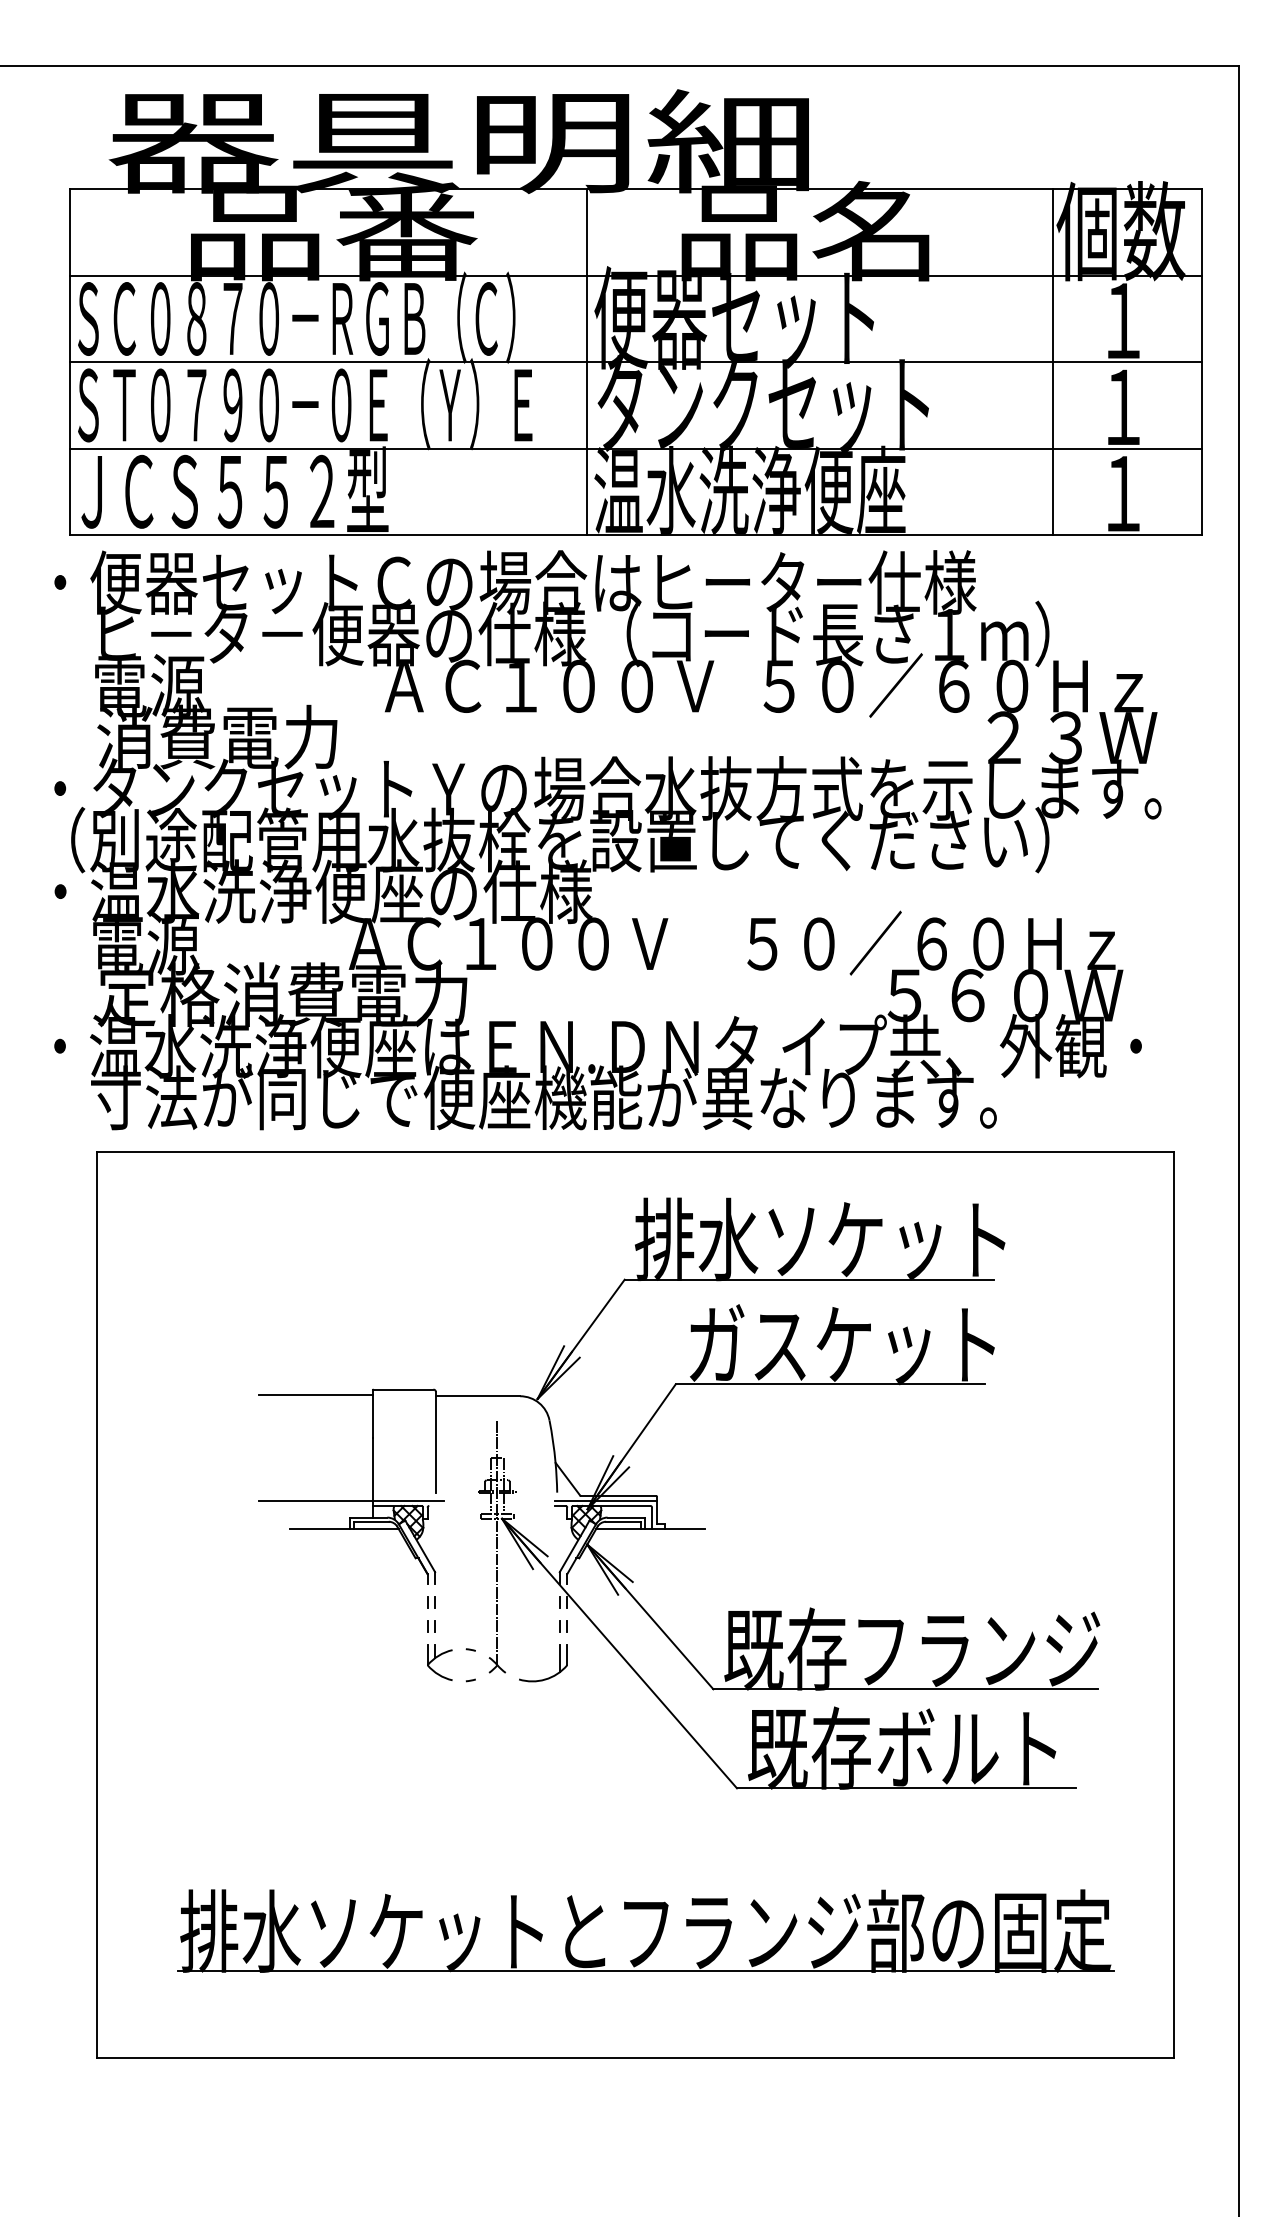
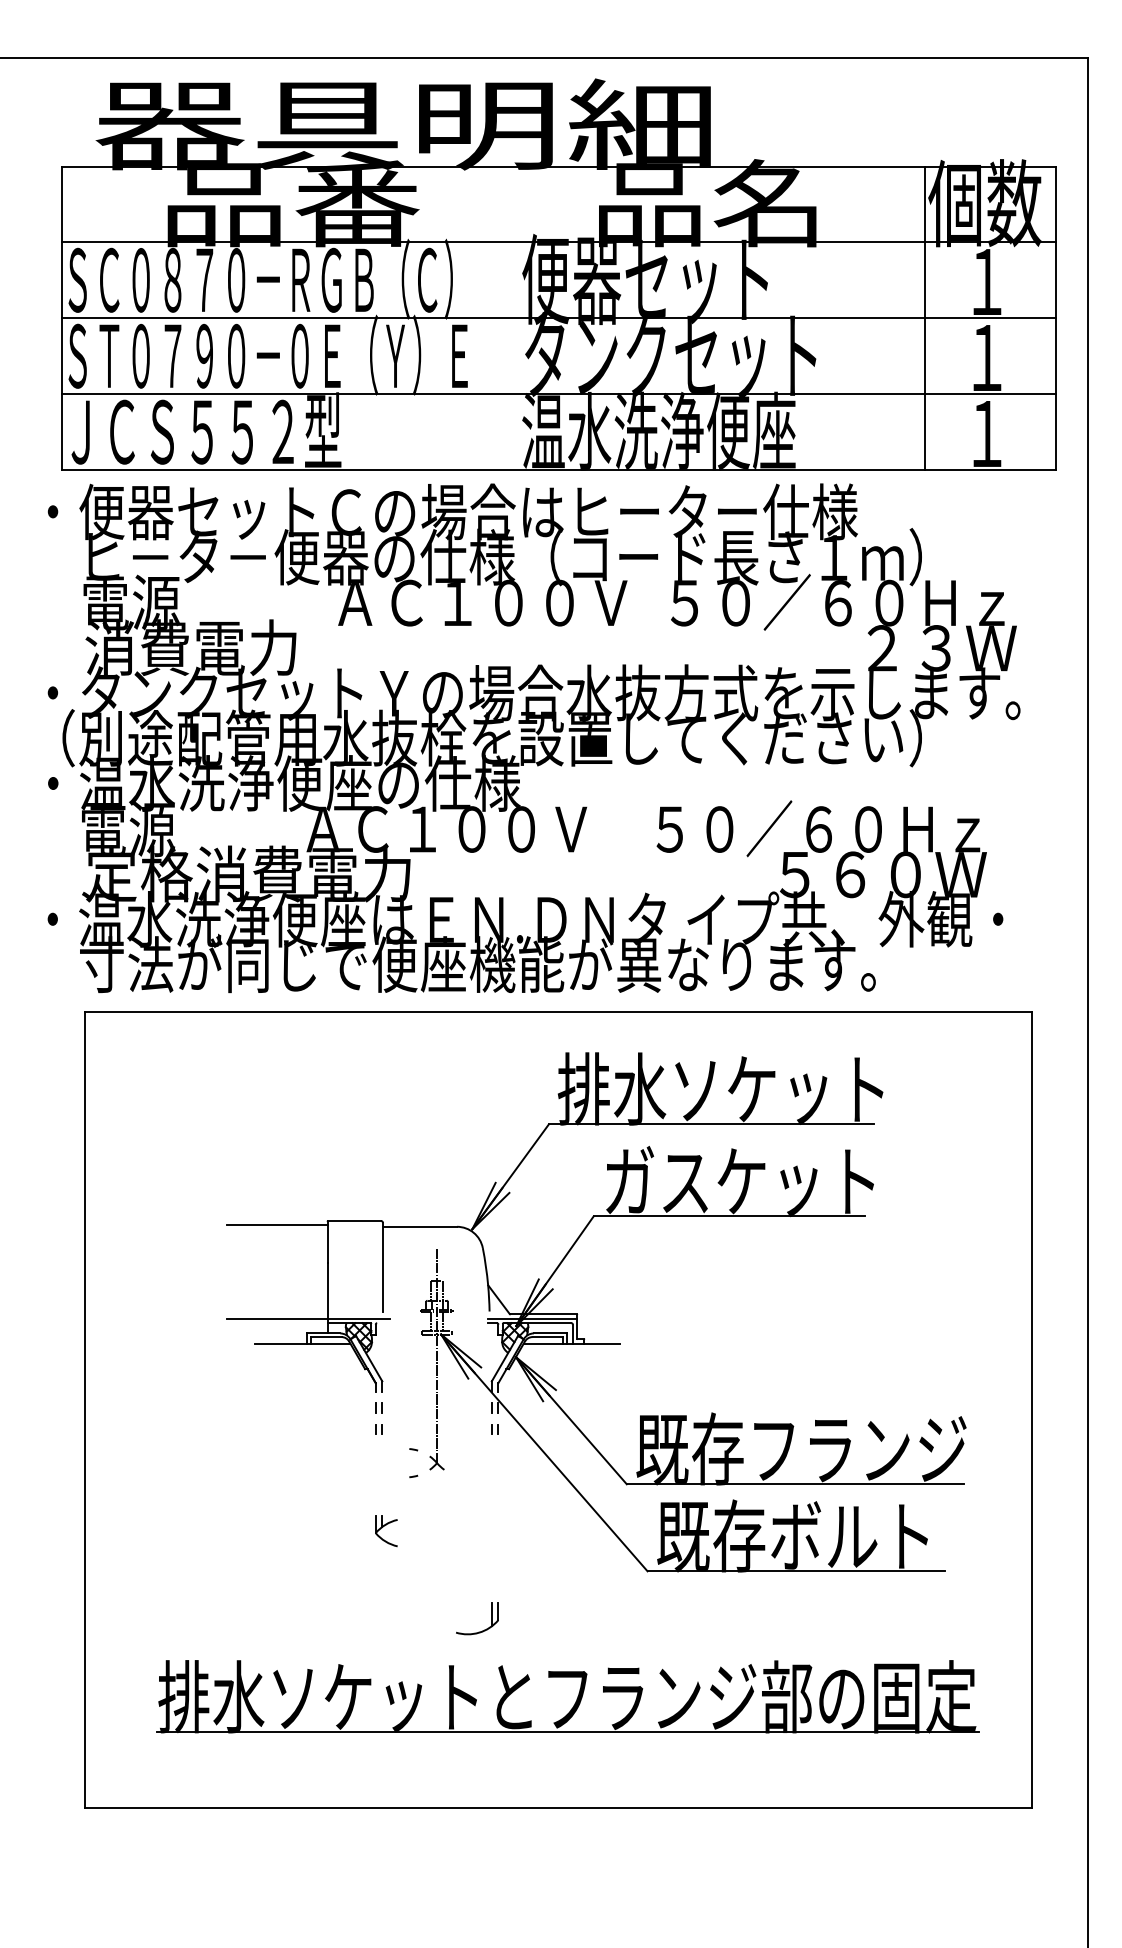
line: (586, 362) -> (515, 318), removed
part: (439, 1663) -> (386, 1531), moved
part: (549, 1677) -> (482, 1630), moved

